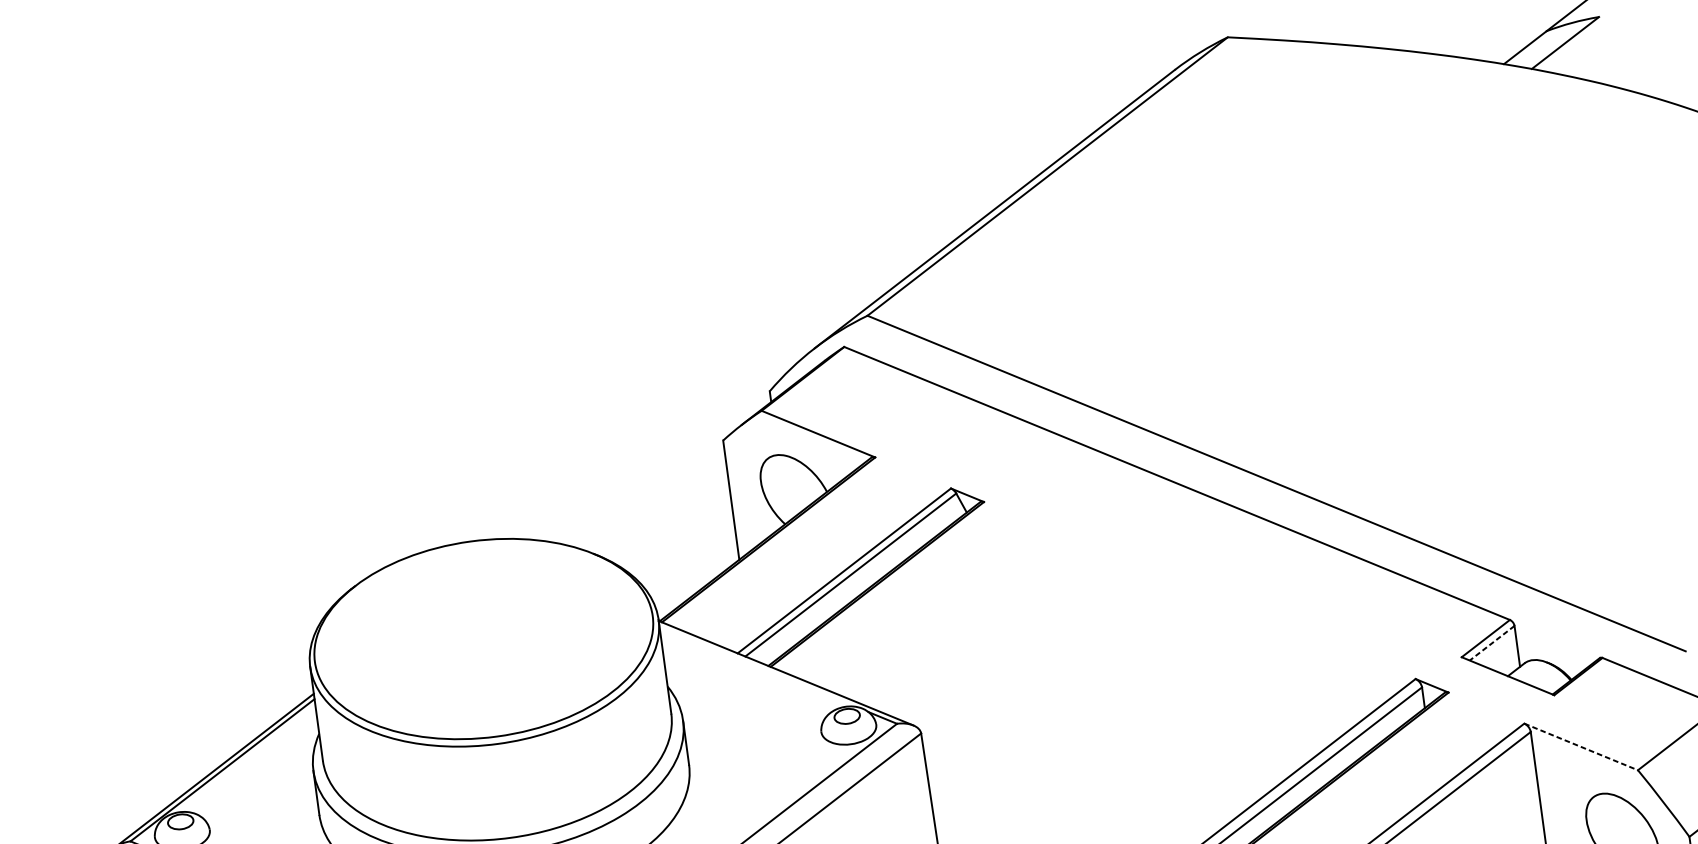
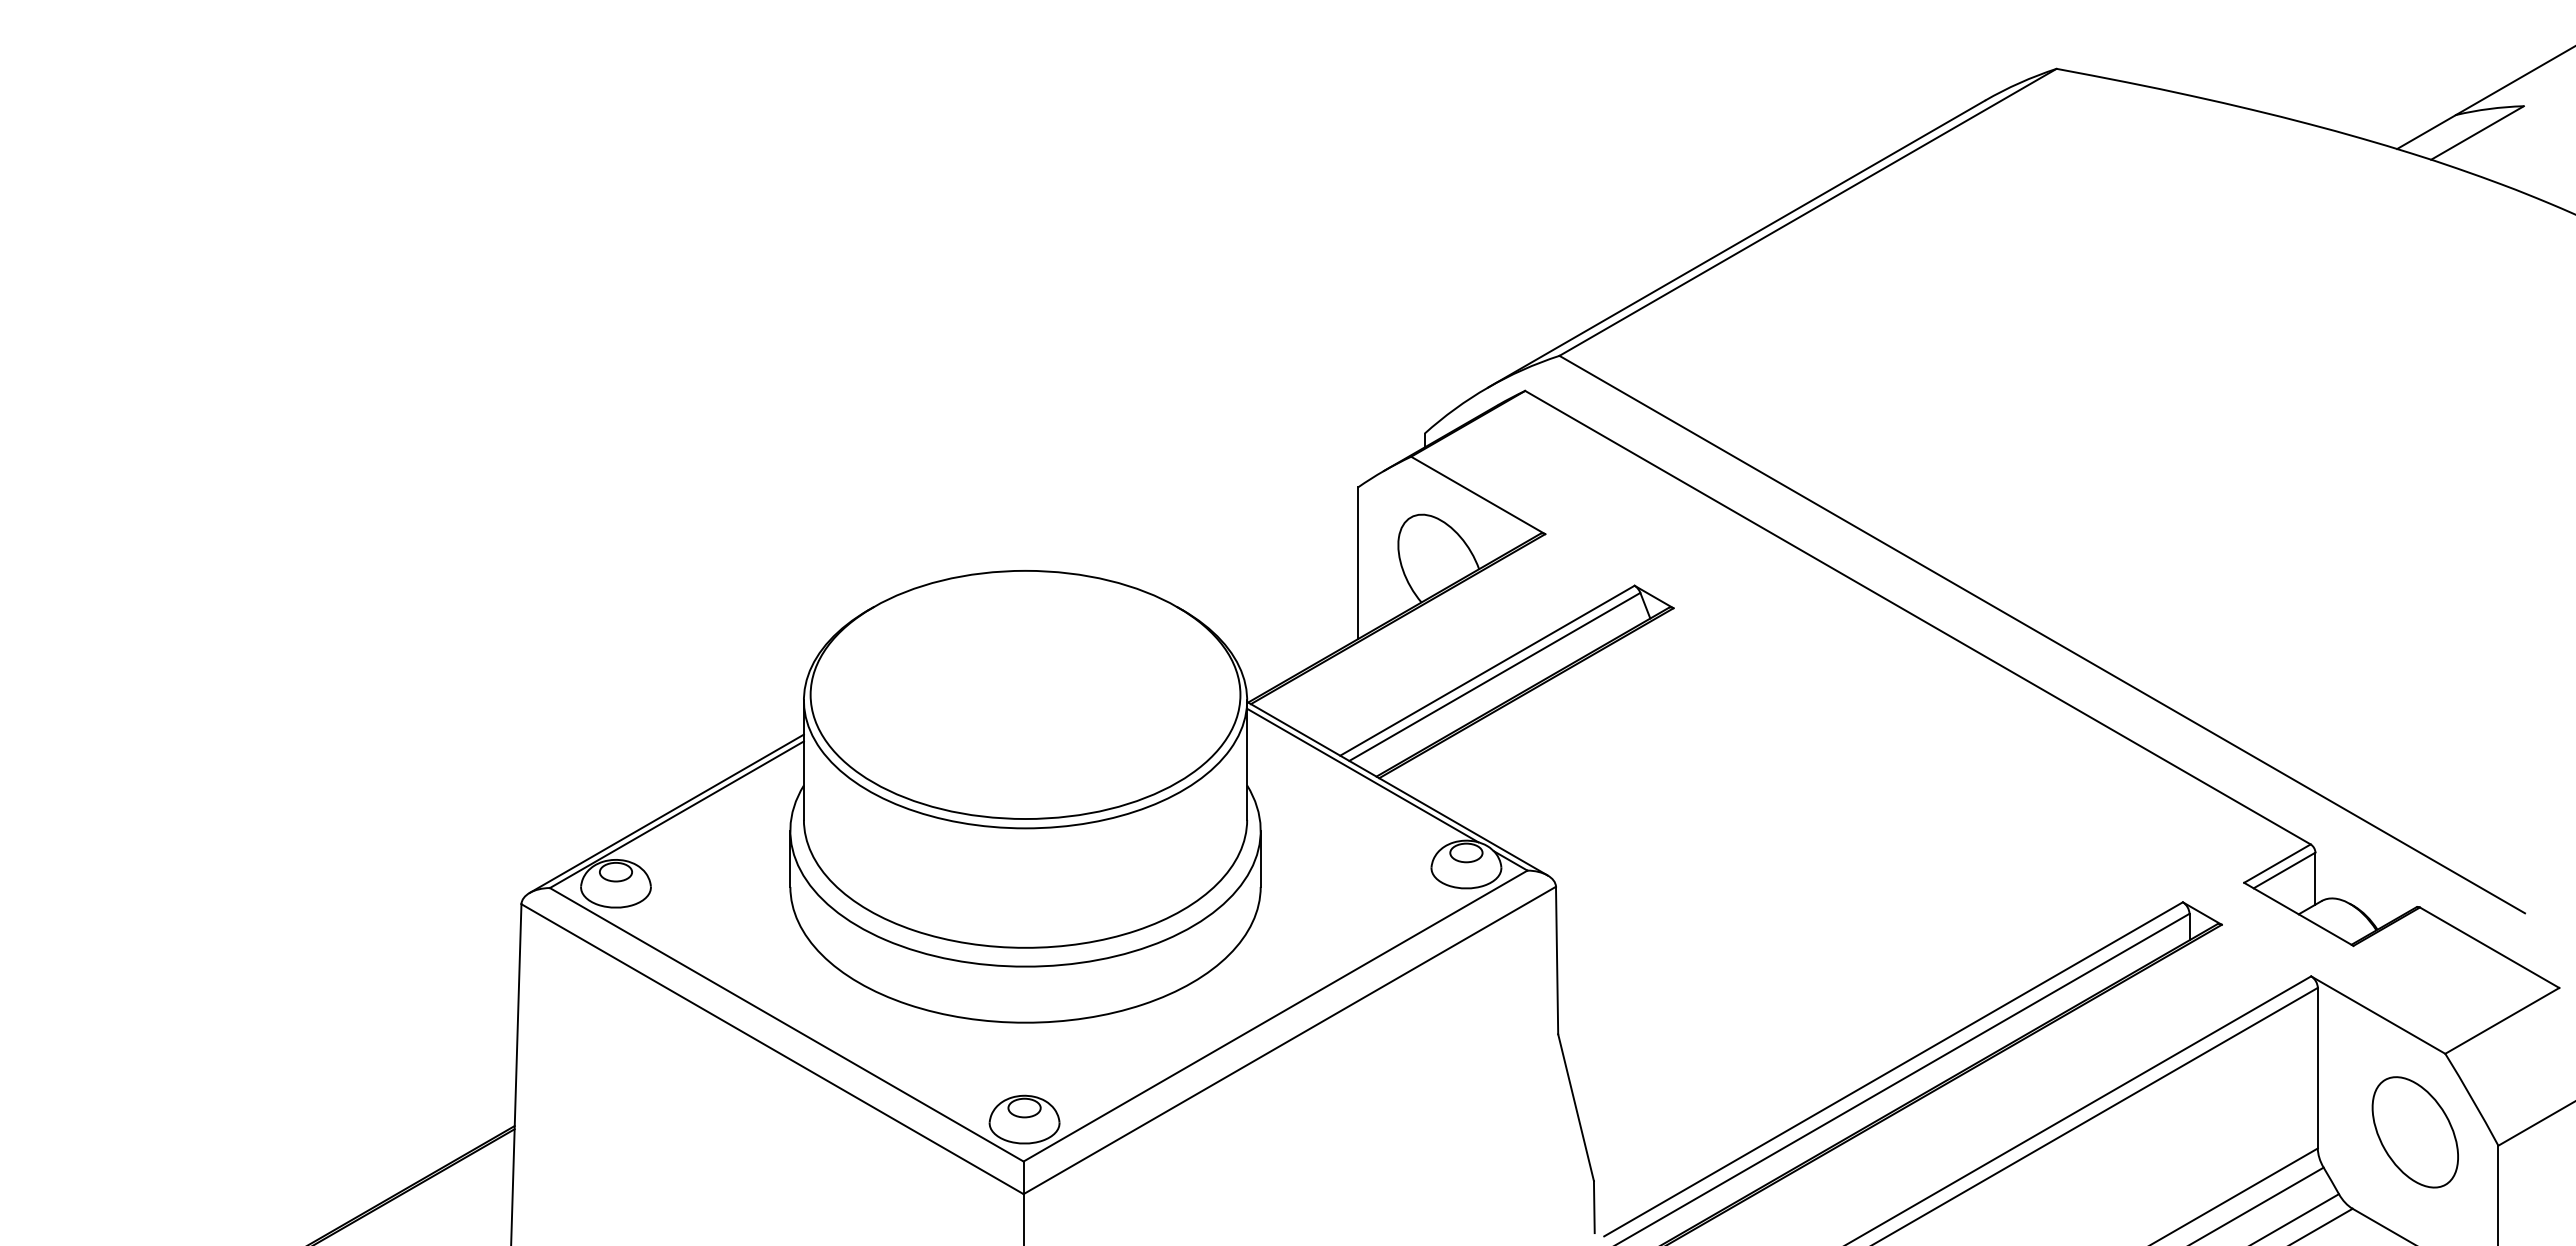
line: (1492, 643) -> (2284, 870), dashed -> solid
line: (757, 666) -> (1362, 775), added
line: (1581, 747) -> (2378, 1015), dashed -> solid

